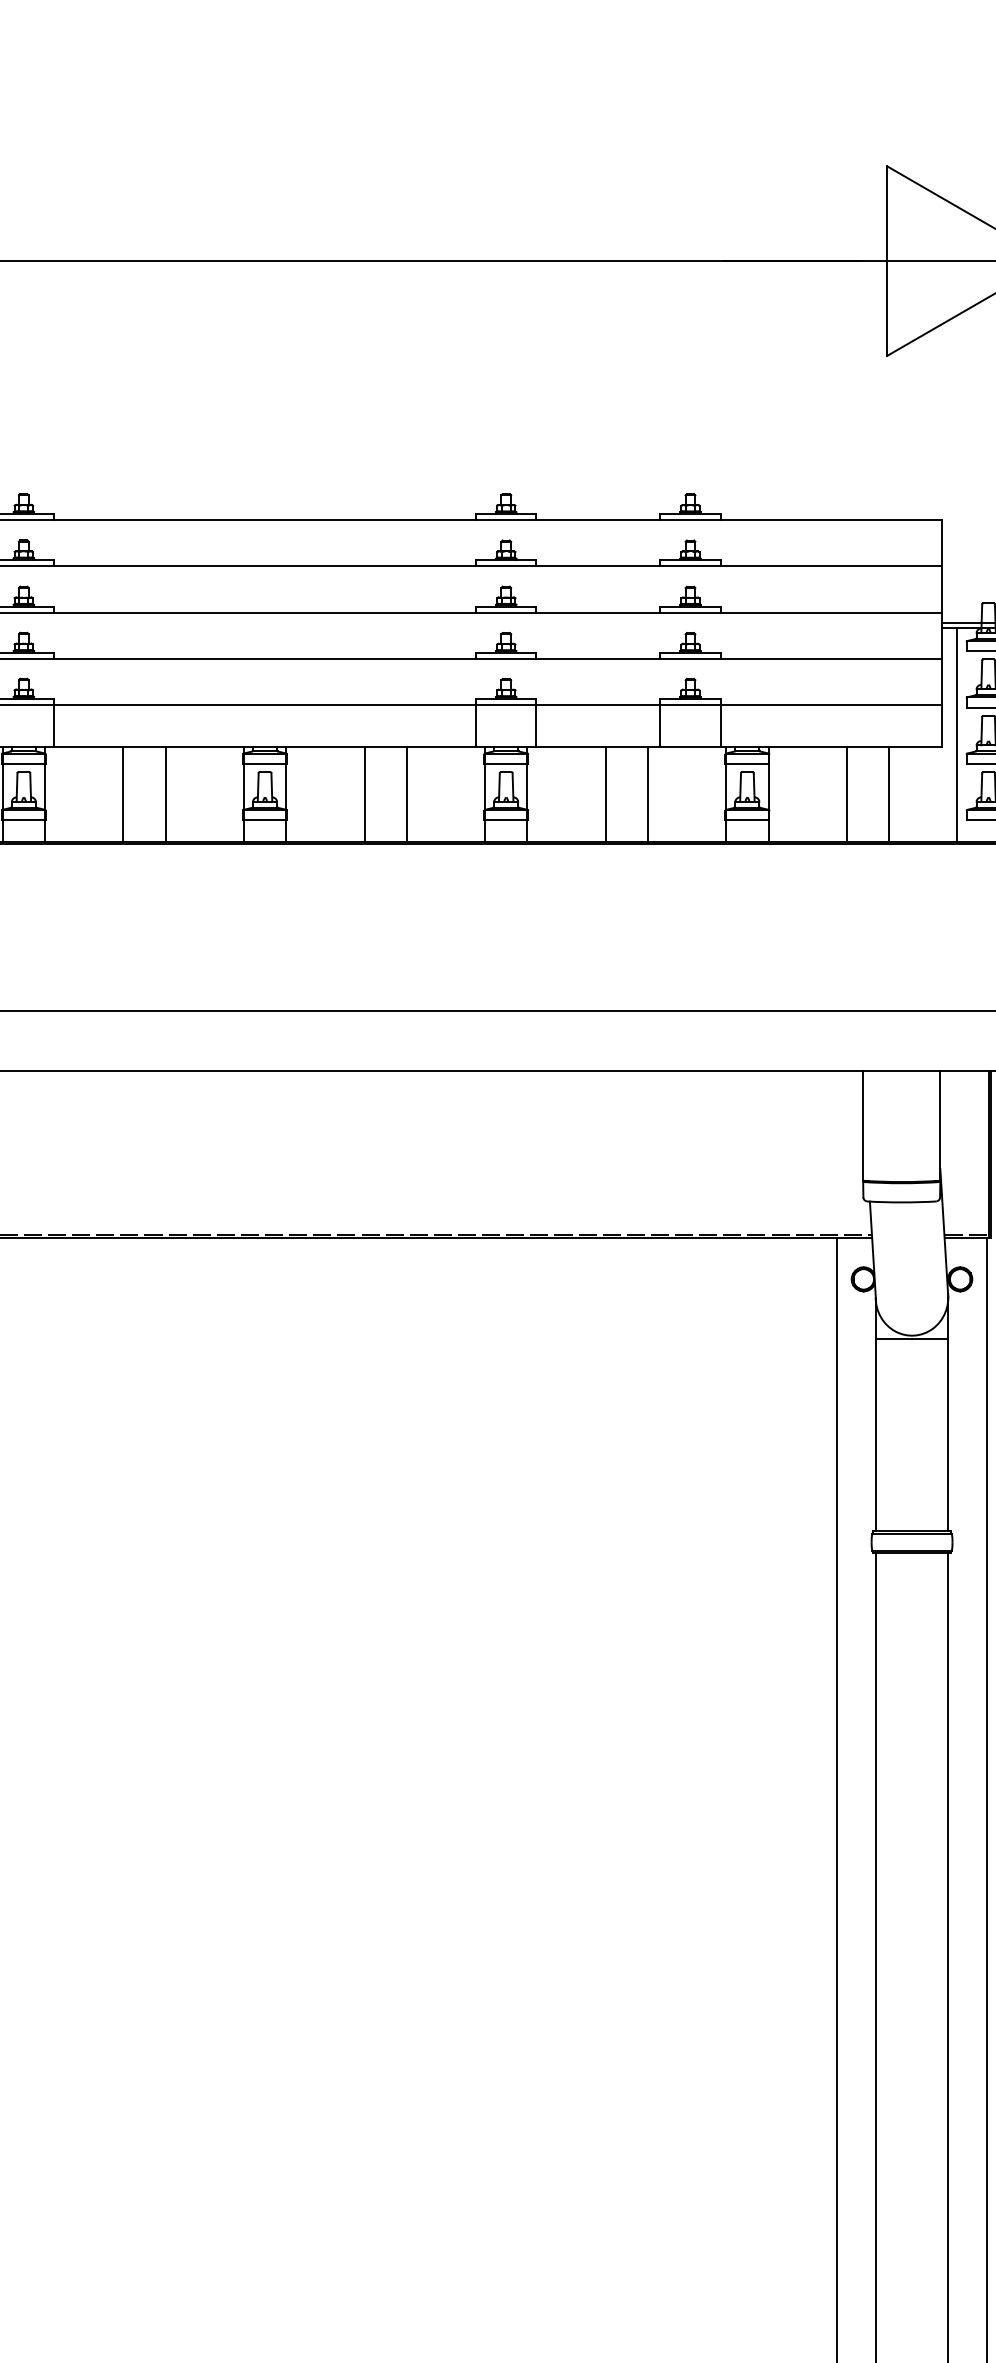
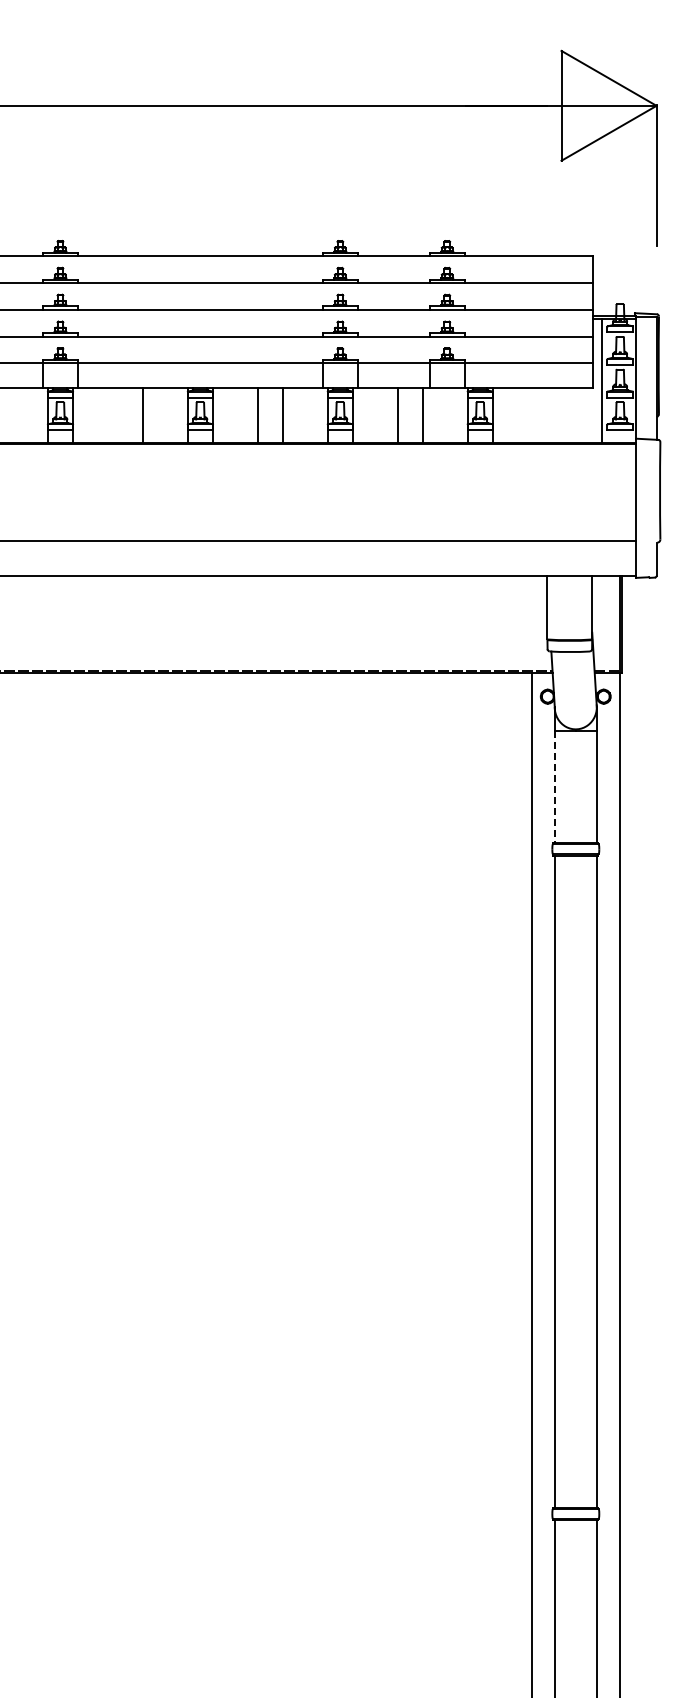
line: (123, 793) -> (118, 414), removed
line: (847, 793) -> (538, 414), removed
line: (889, 793) -> (562, 414), removed
line: (875, 1435) -> (554, 787), solid -> dashed

